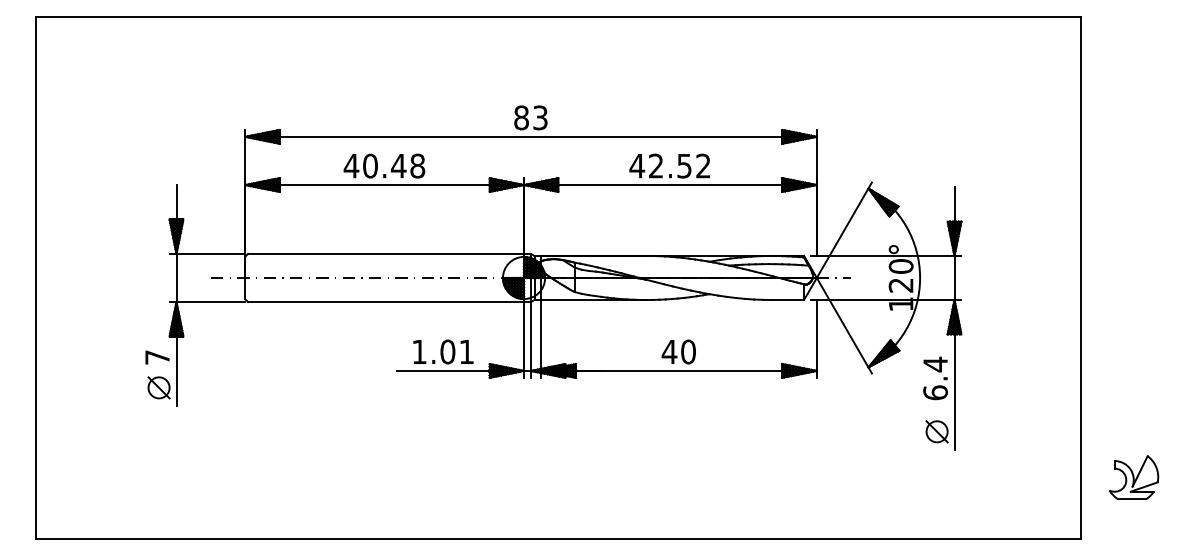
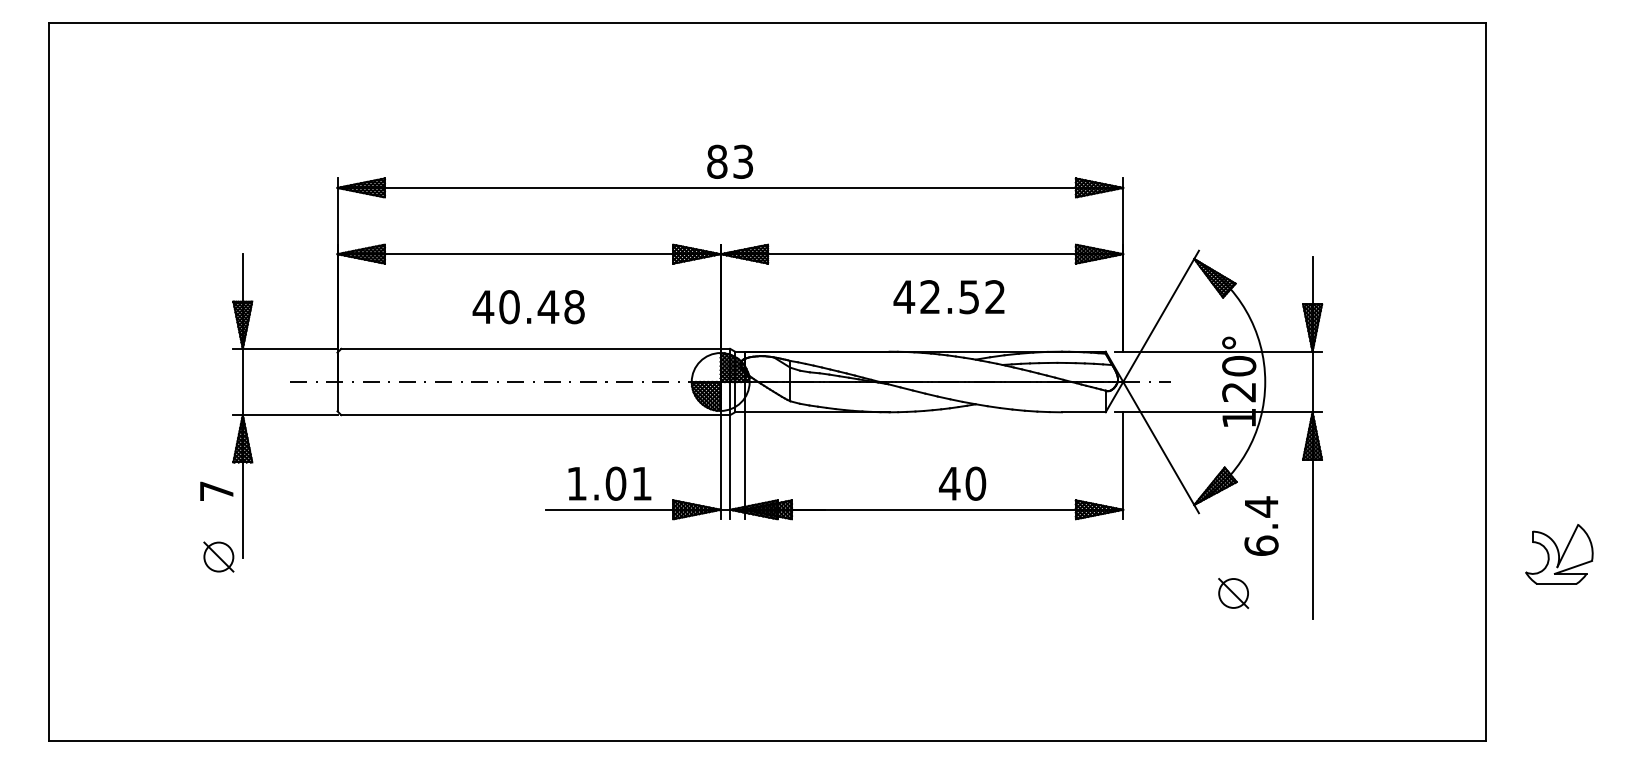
text: (384, 166) -> (528, 307), moved
text: (669, 166) -> (948, 297), moved
text: (678, 351) -> (962, 483), moved
text: (935, 378) -> (1261, 525), moved
part: (158, 387) -> (218, 556), moved
part: (937, 431) -> (1233, 593), moved
part: (1134, 477) -> (1559, 554), moved

